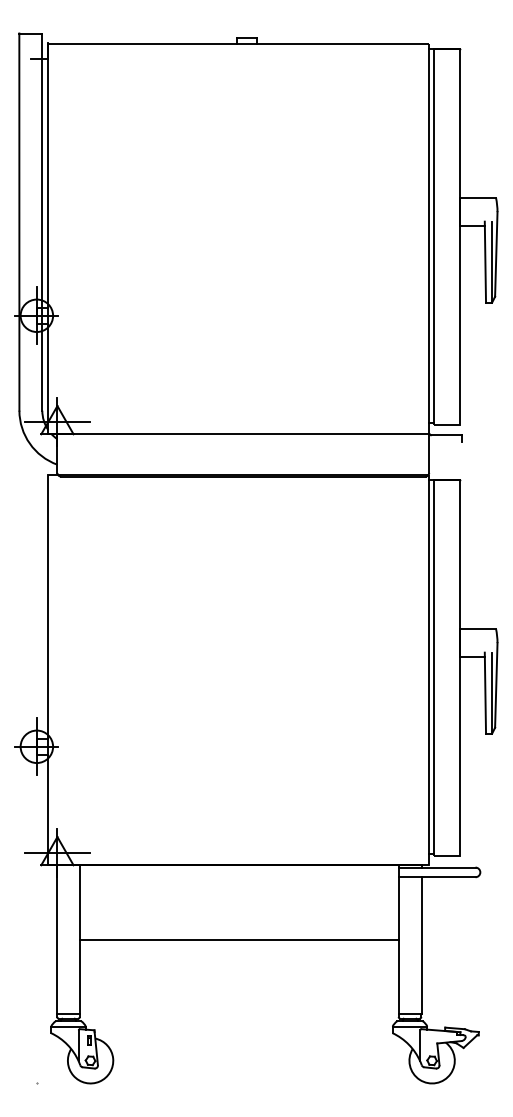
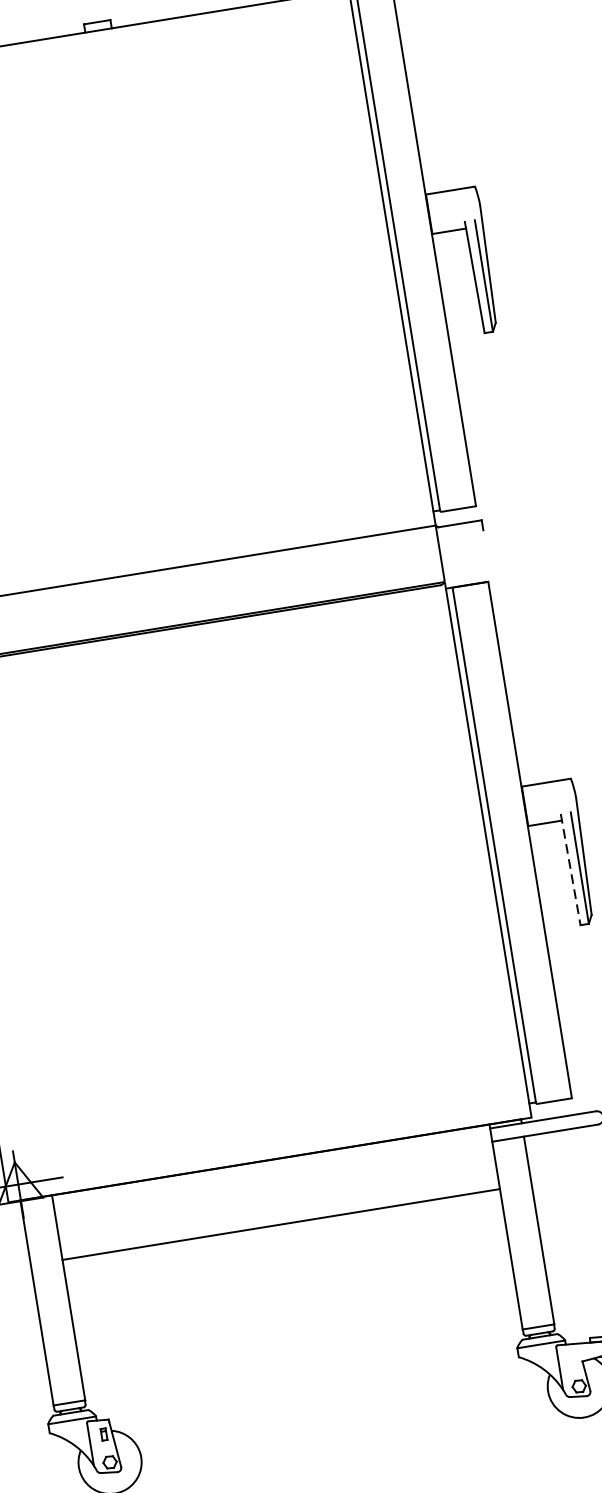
line: (485, 693) -> (570, 869), solid -> dashed
line: (239, 939) -> (281, 1224), moved

